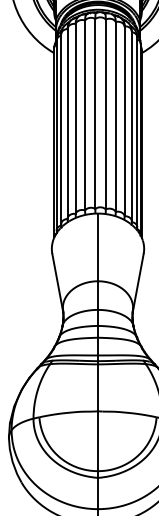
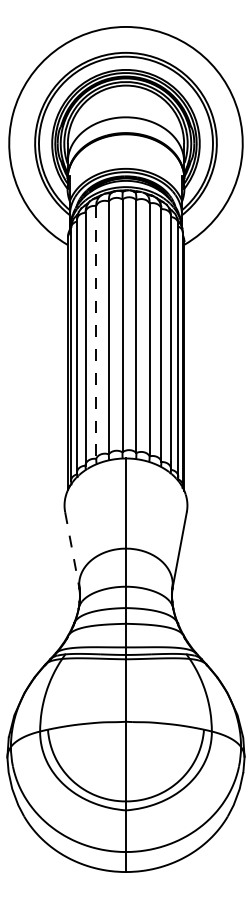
line: (75, 118) -> (96, 332), solid -> dashed
line: (57, 282) -> (72, 550), solid -> dashed

